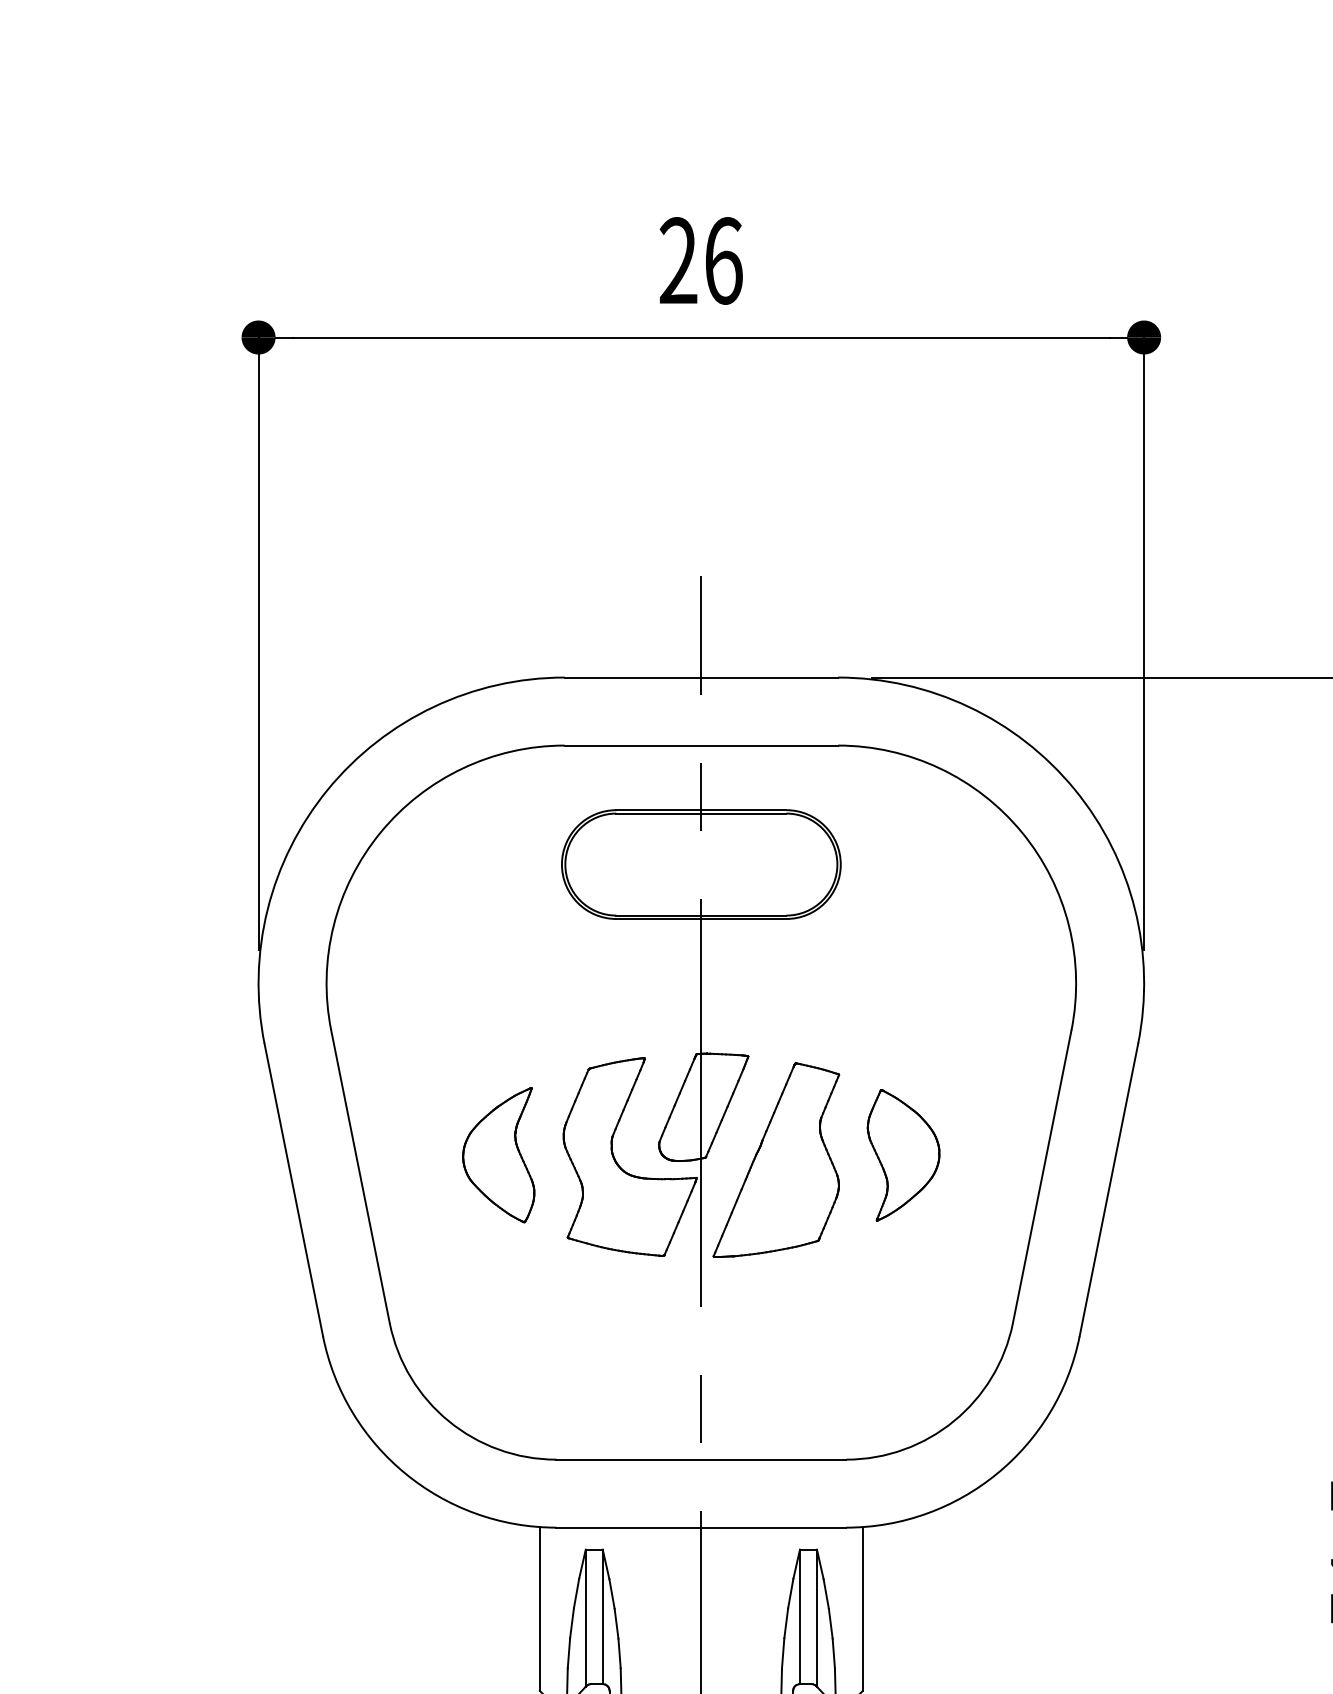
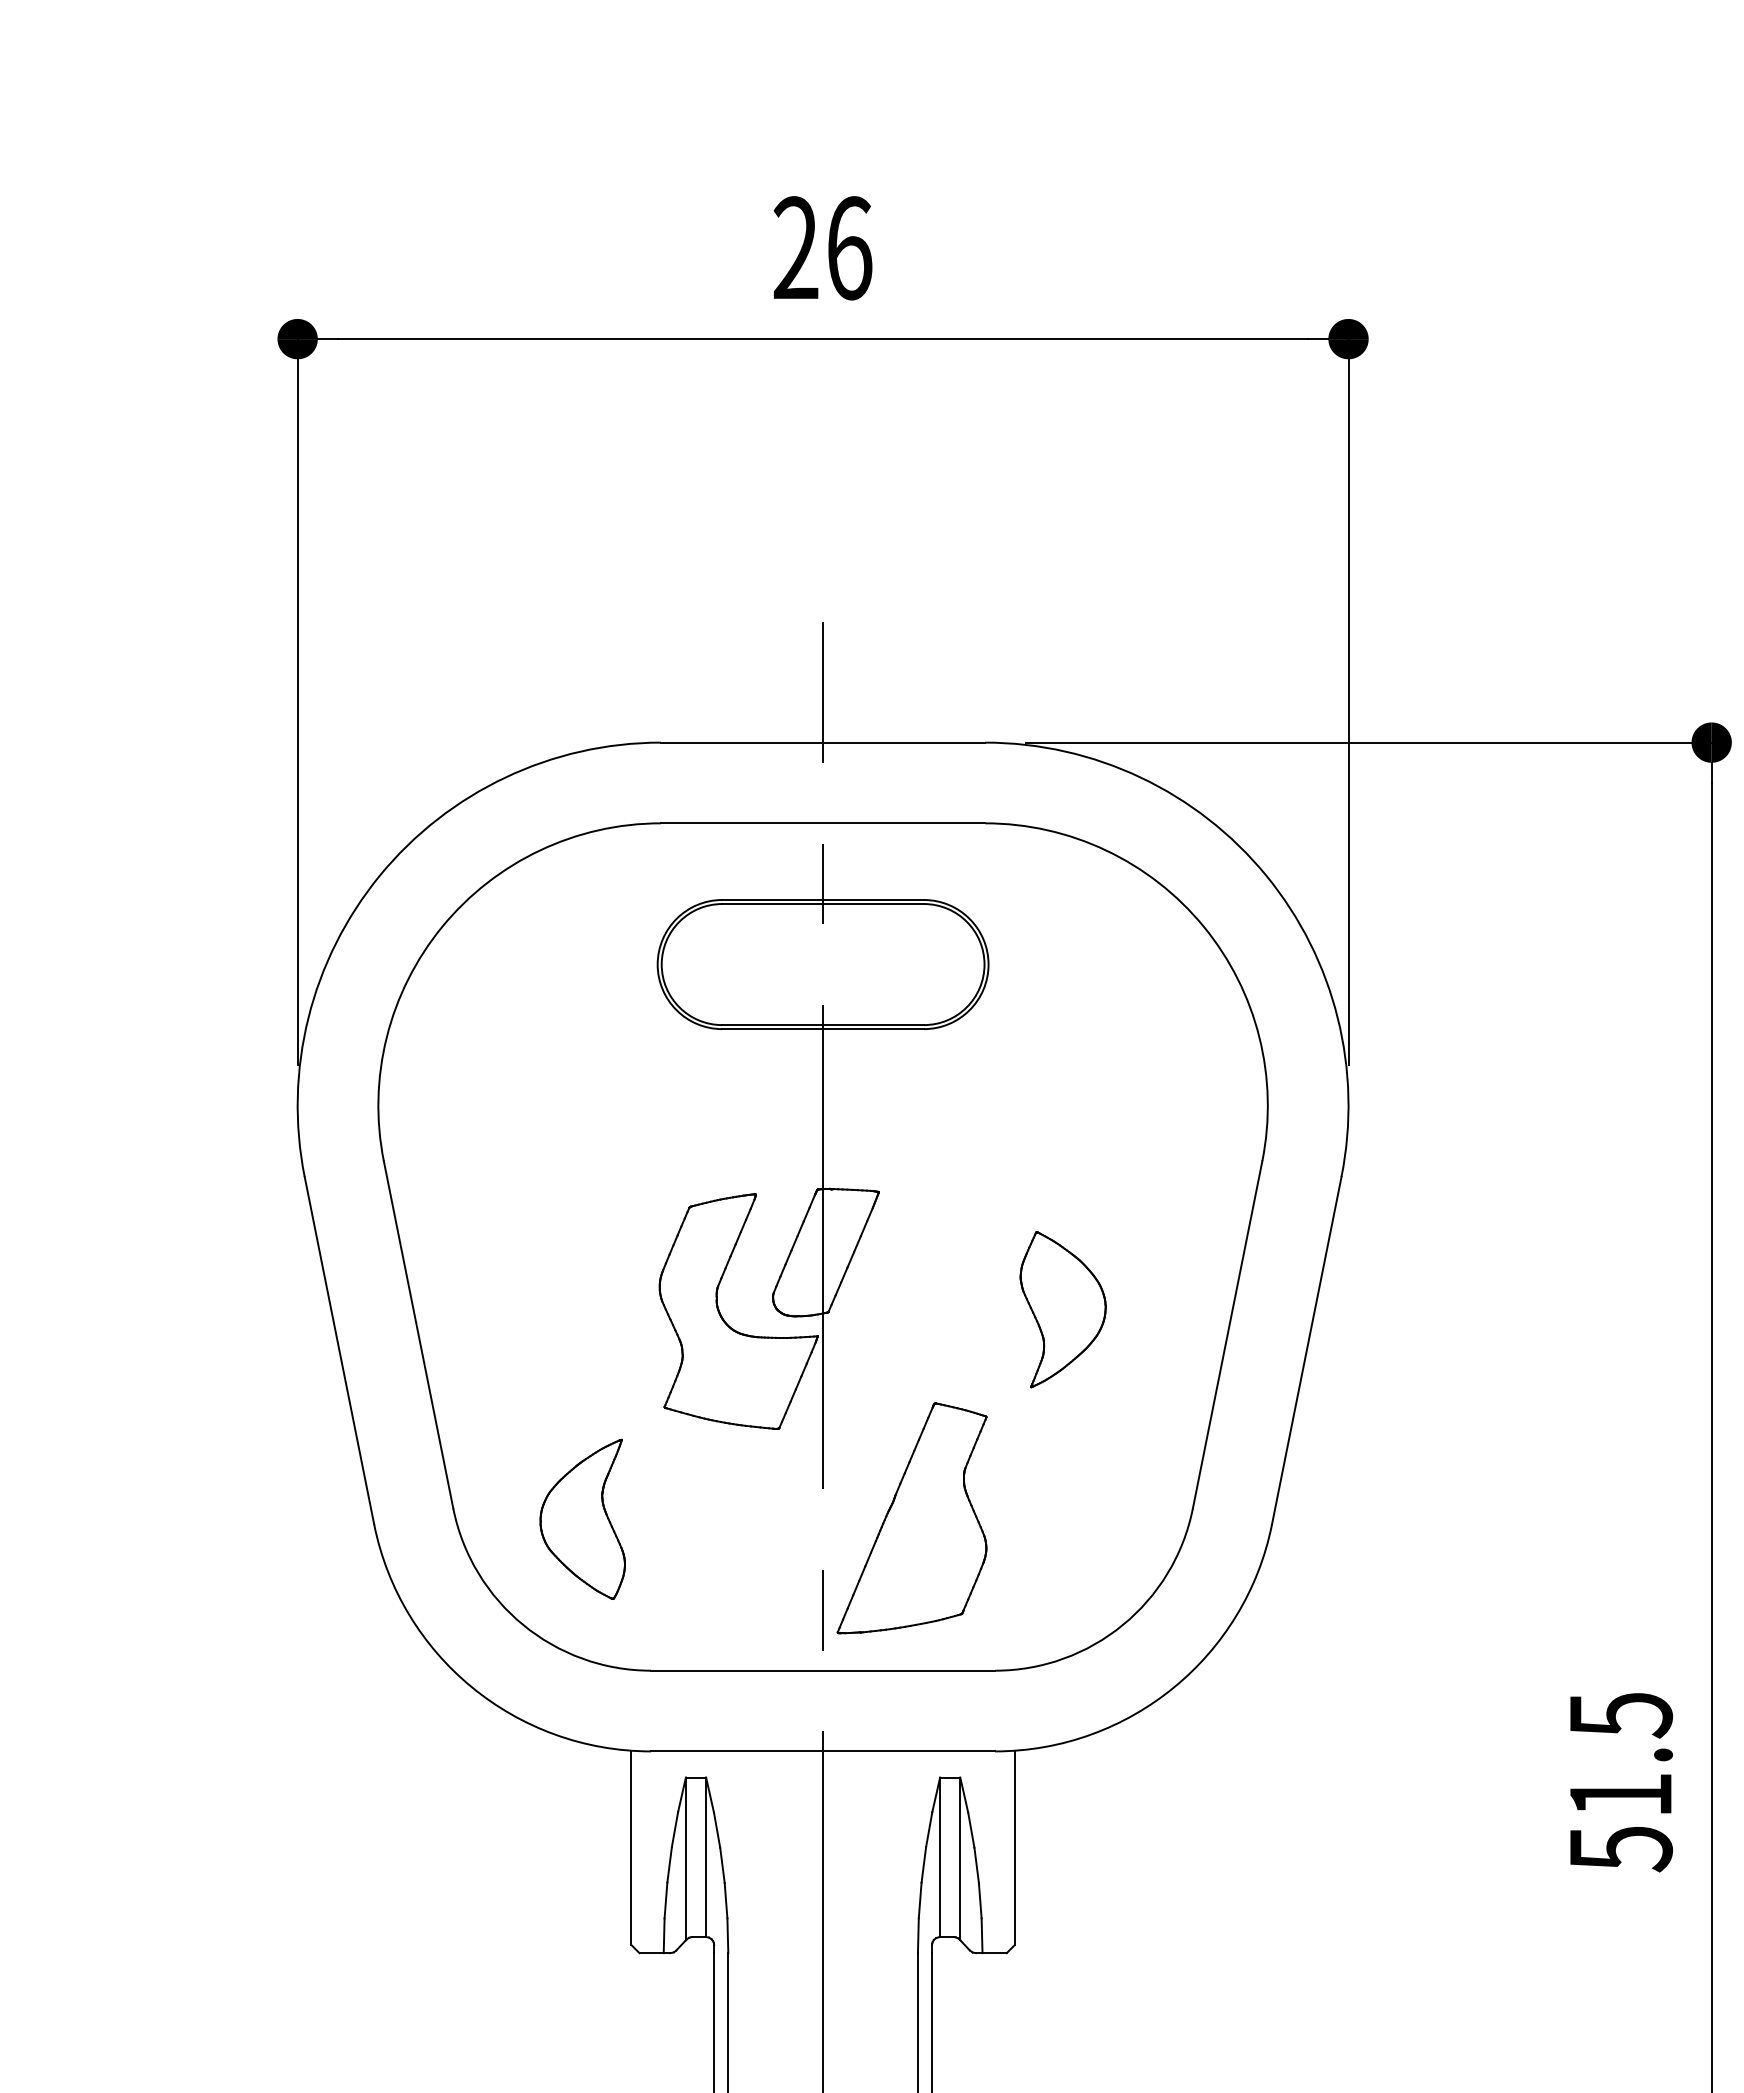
part: (498, 1154) -> (582, 1518), moved
part: (775, 1160) -> (911, 1518), moved

